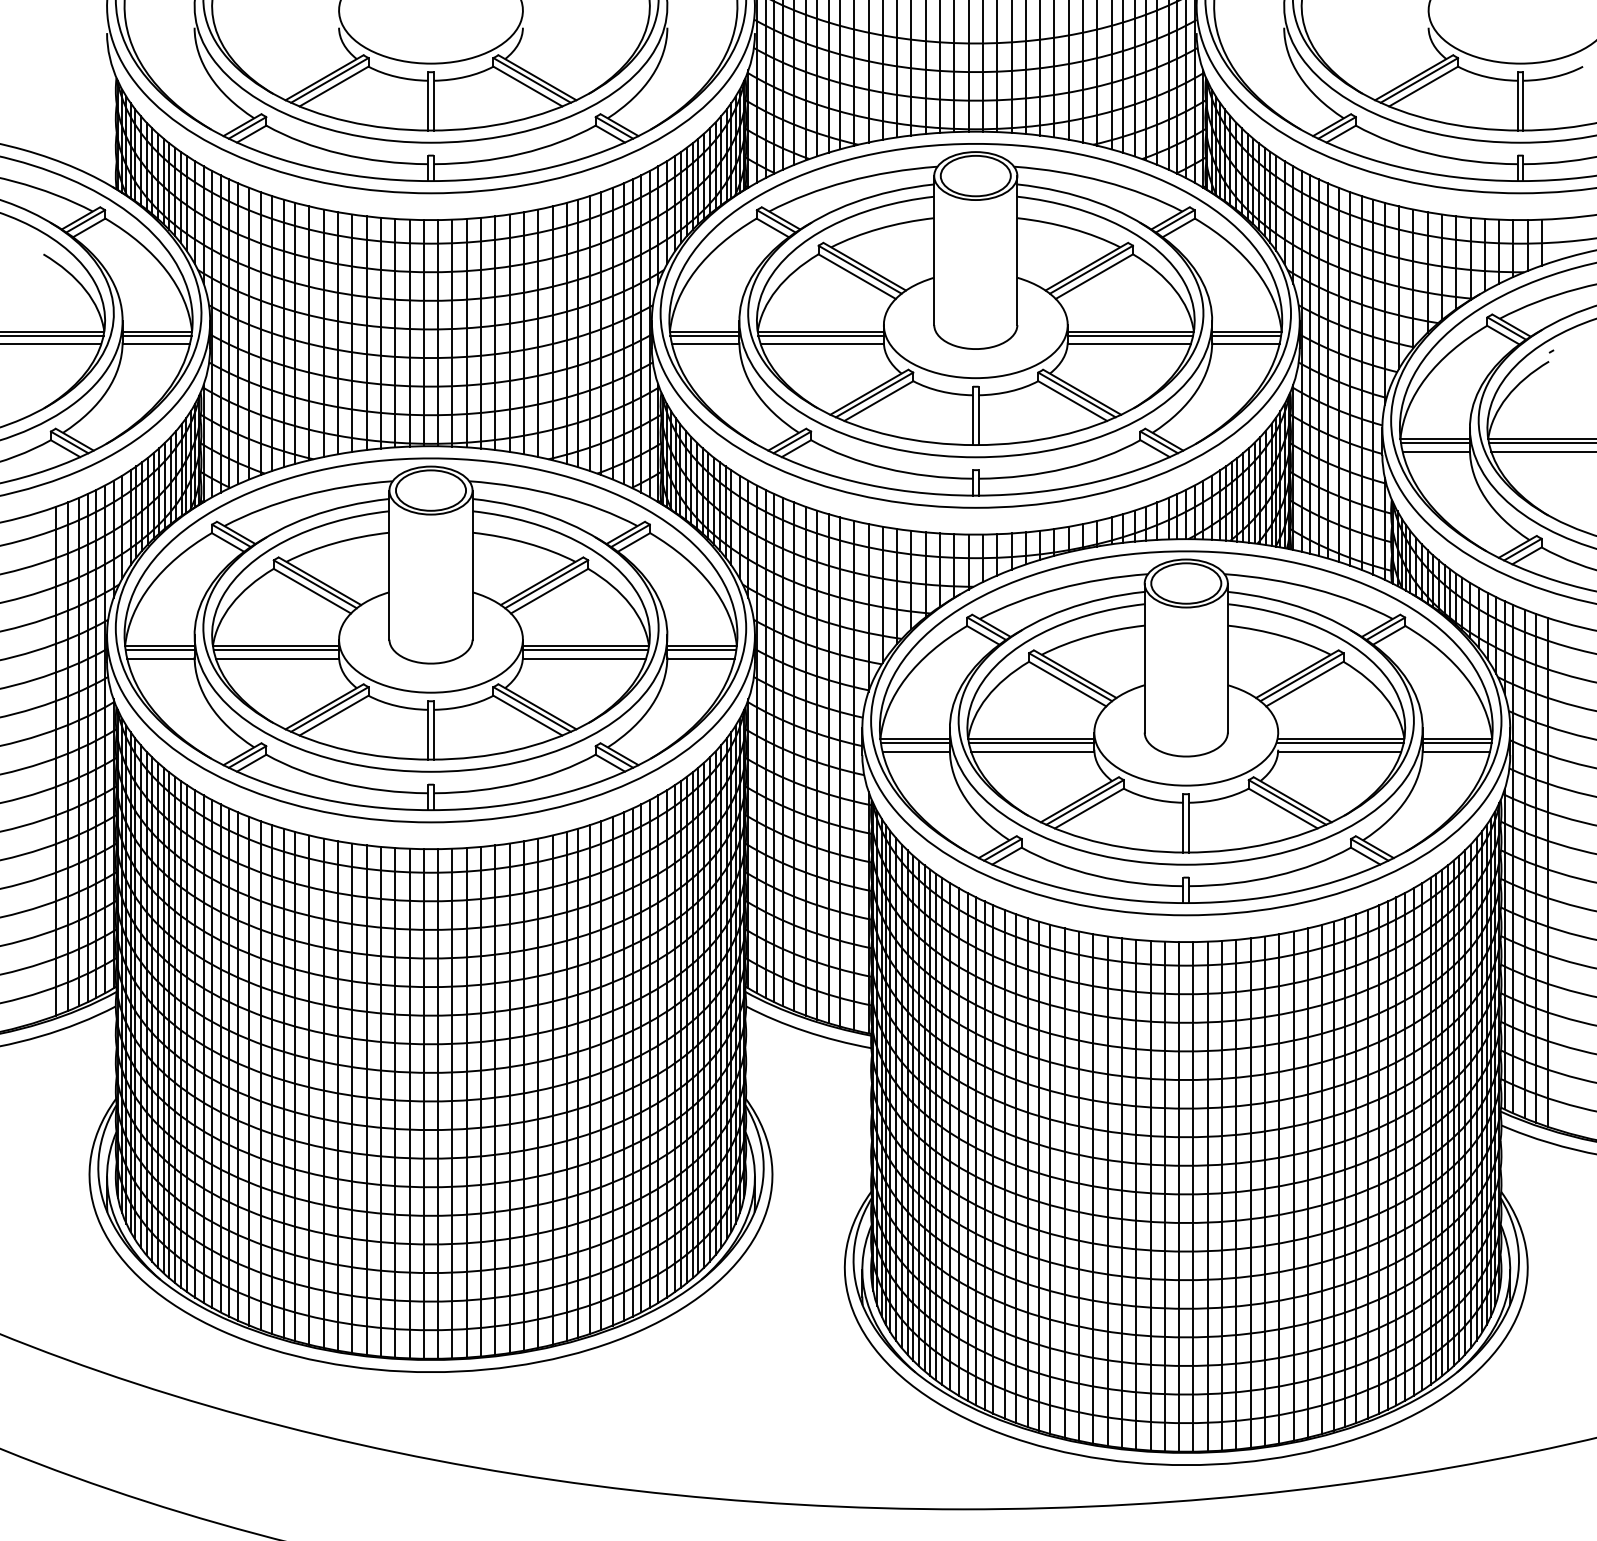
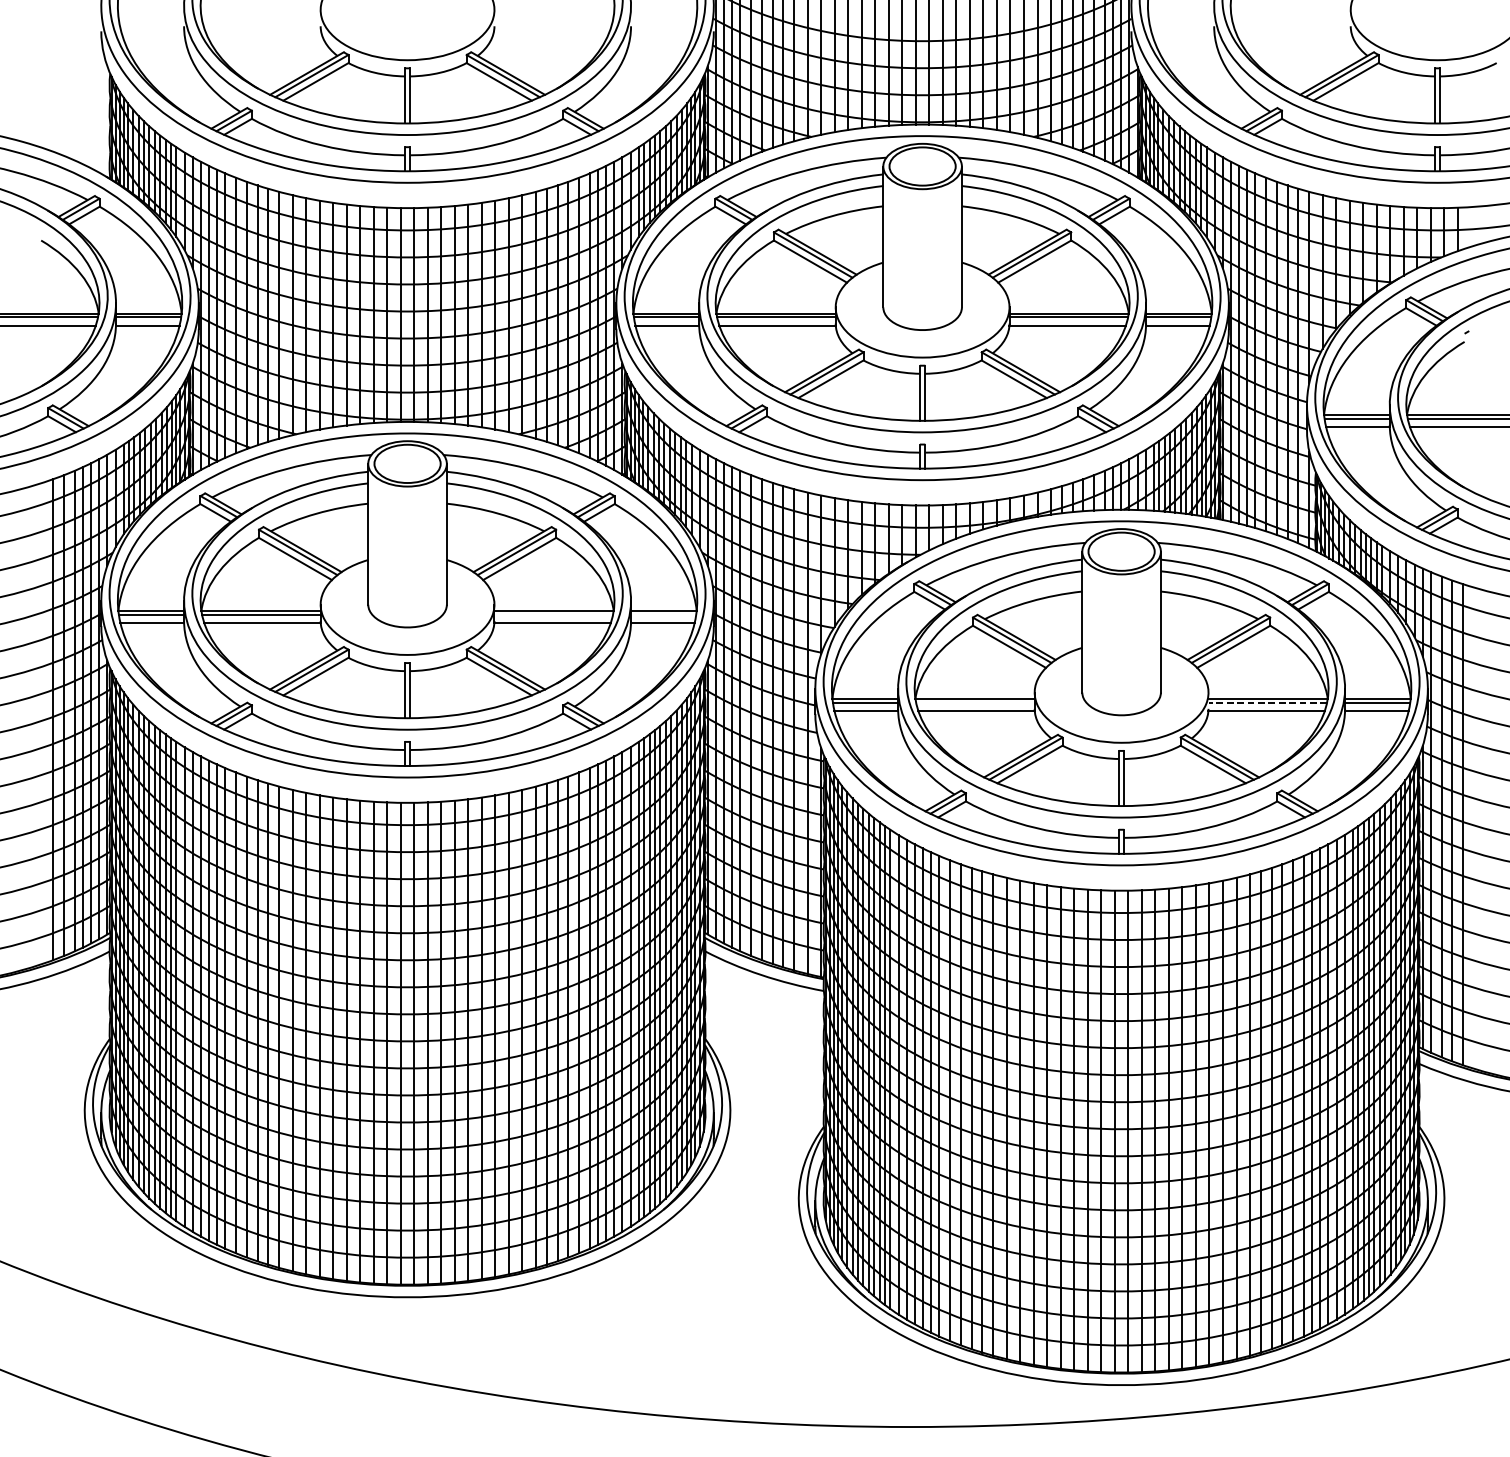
line: (585, 650) -> (553, 615), removed
line: (701, 650) -> (663, 615), removed
line: (1031, 743) -> (975, 702), removed
line: (1340, 743) -> (1267, 702), solid -> dashed

